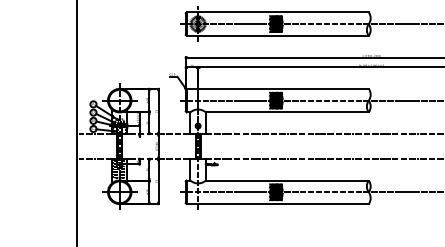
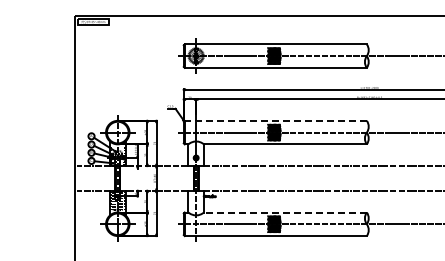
line: (277, 88) -> (275, 120), solid -> dashed
line: (286, 180) -> (284, 212), solid -> dashed

